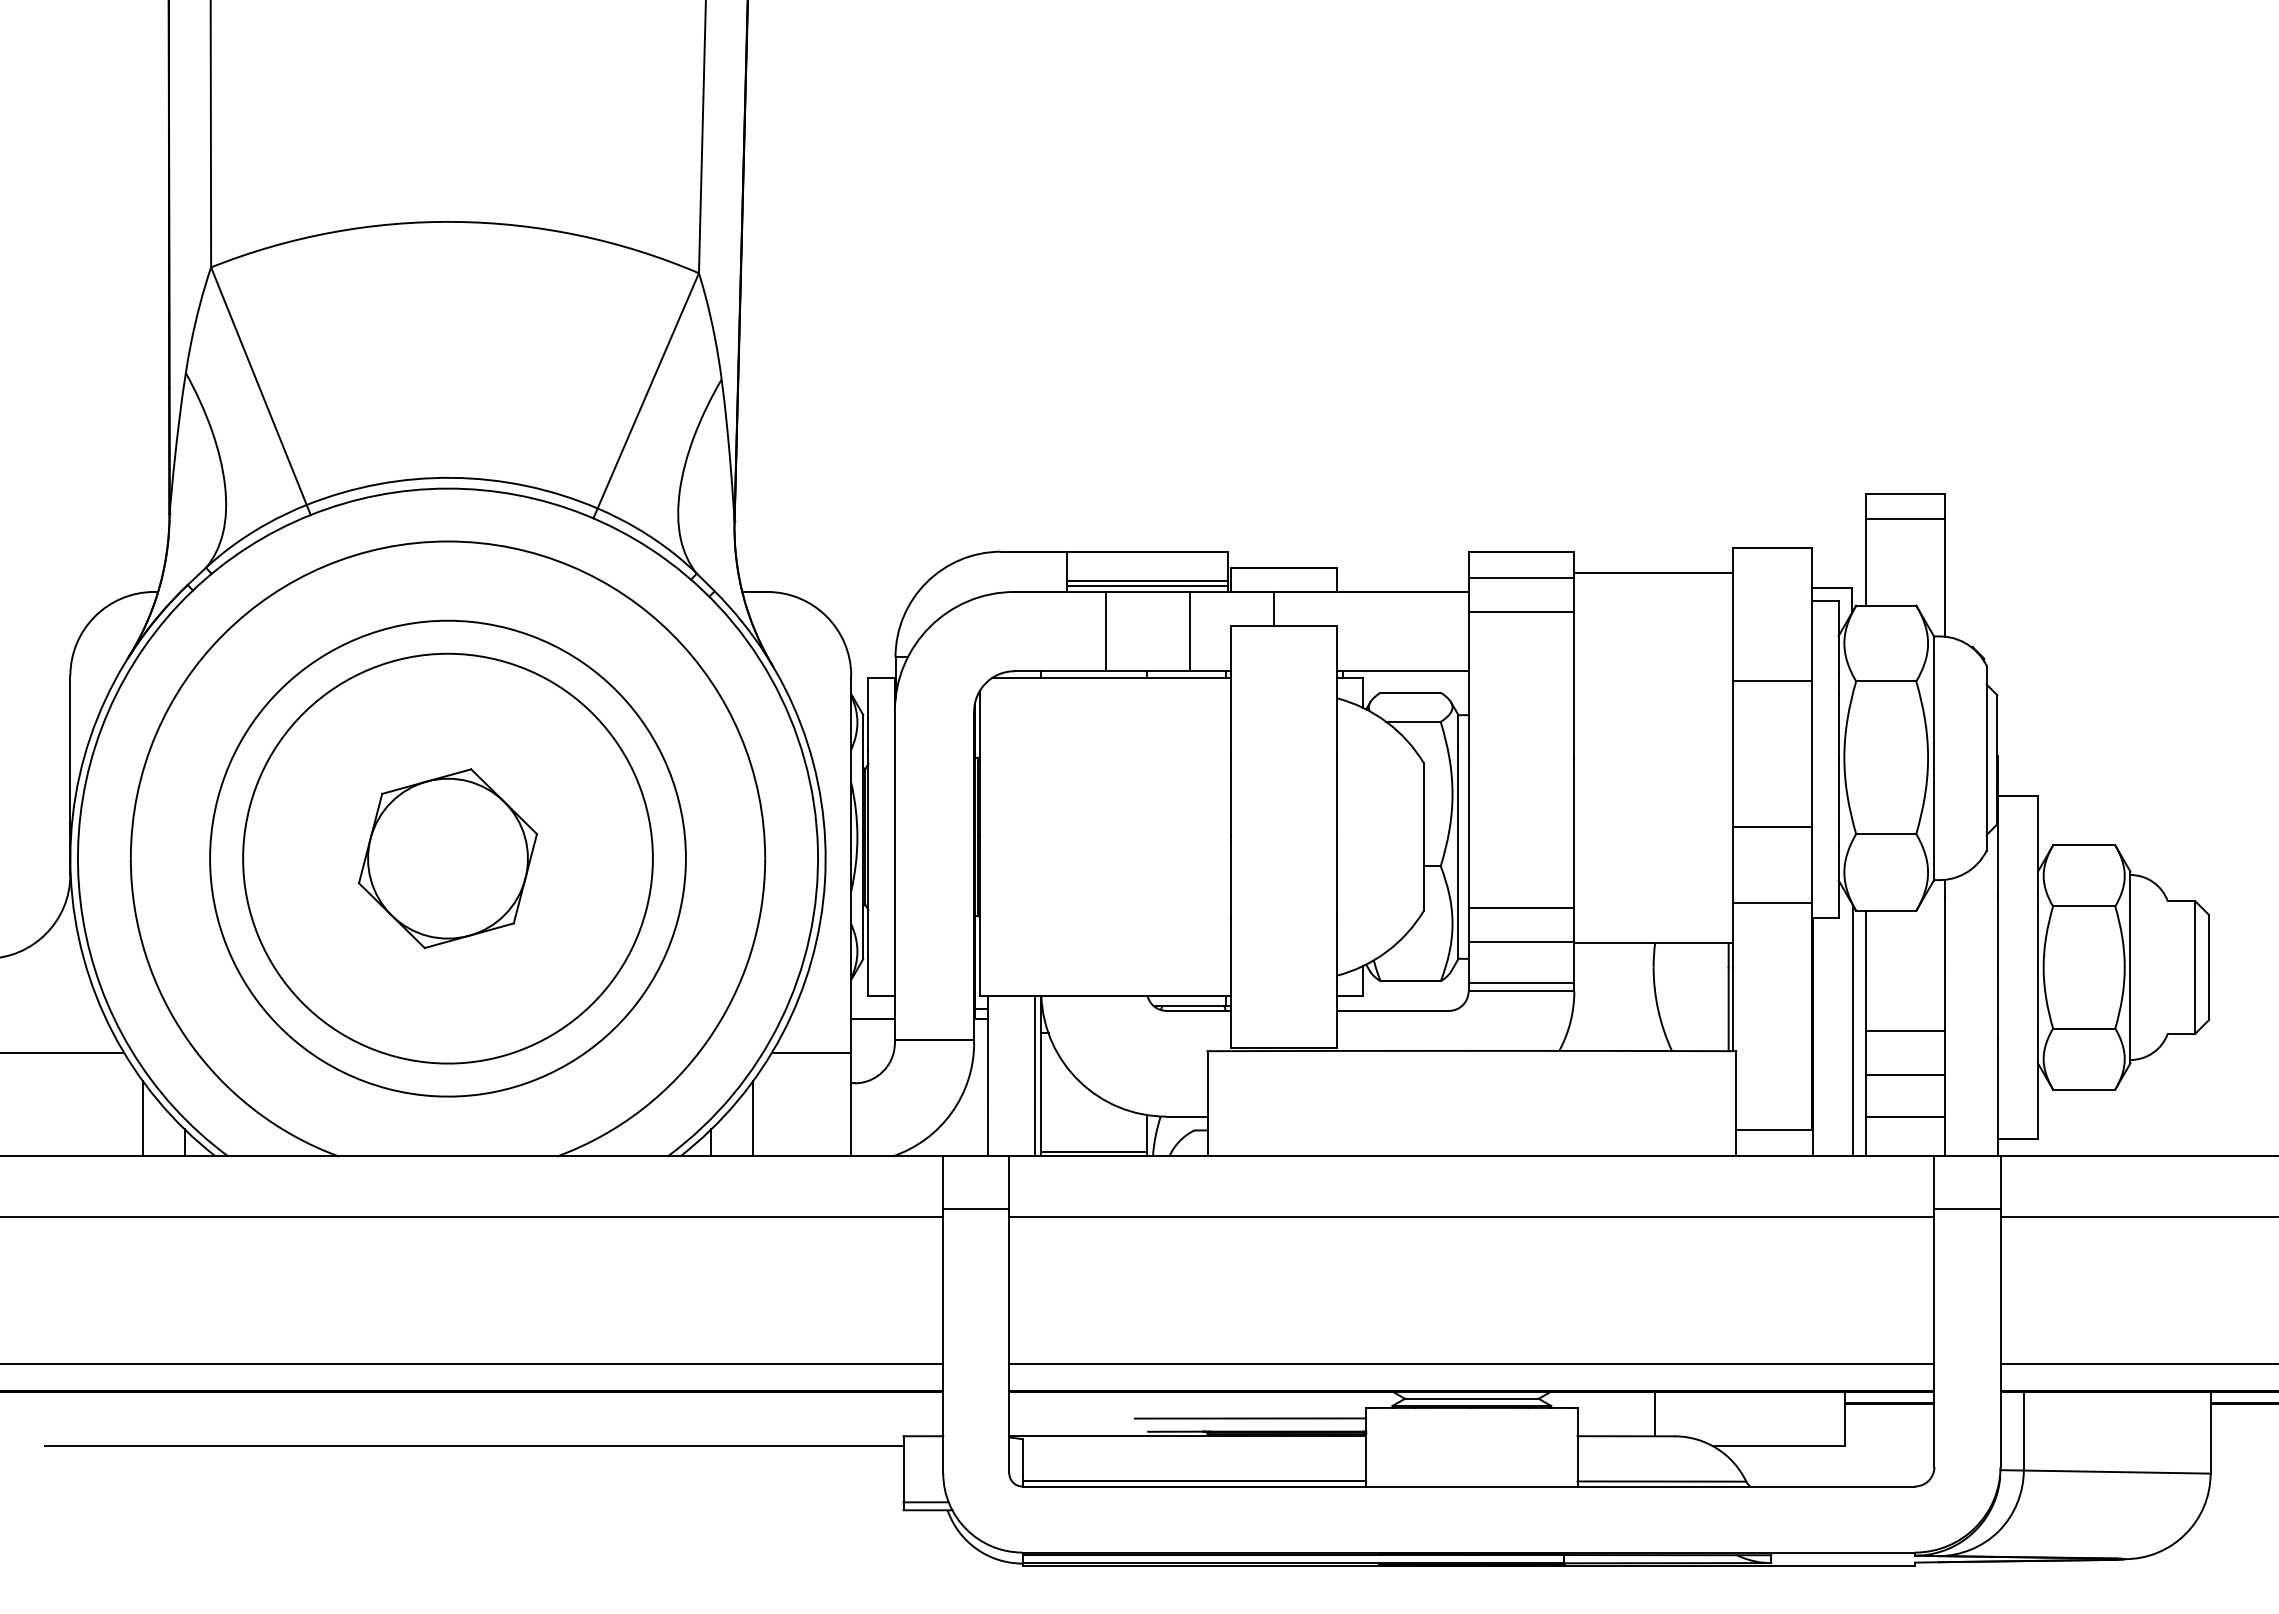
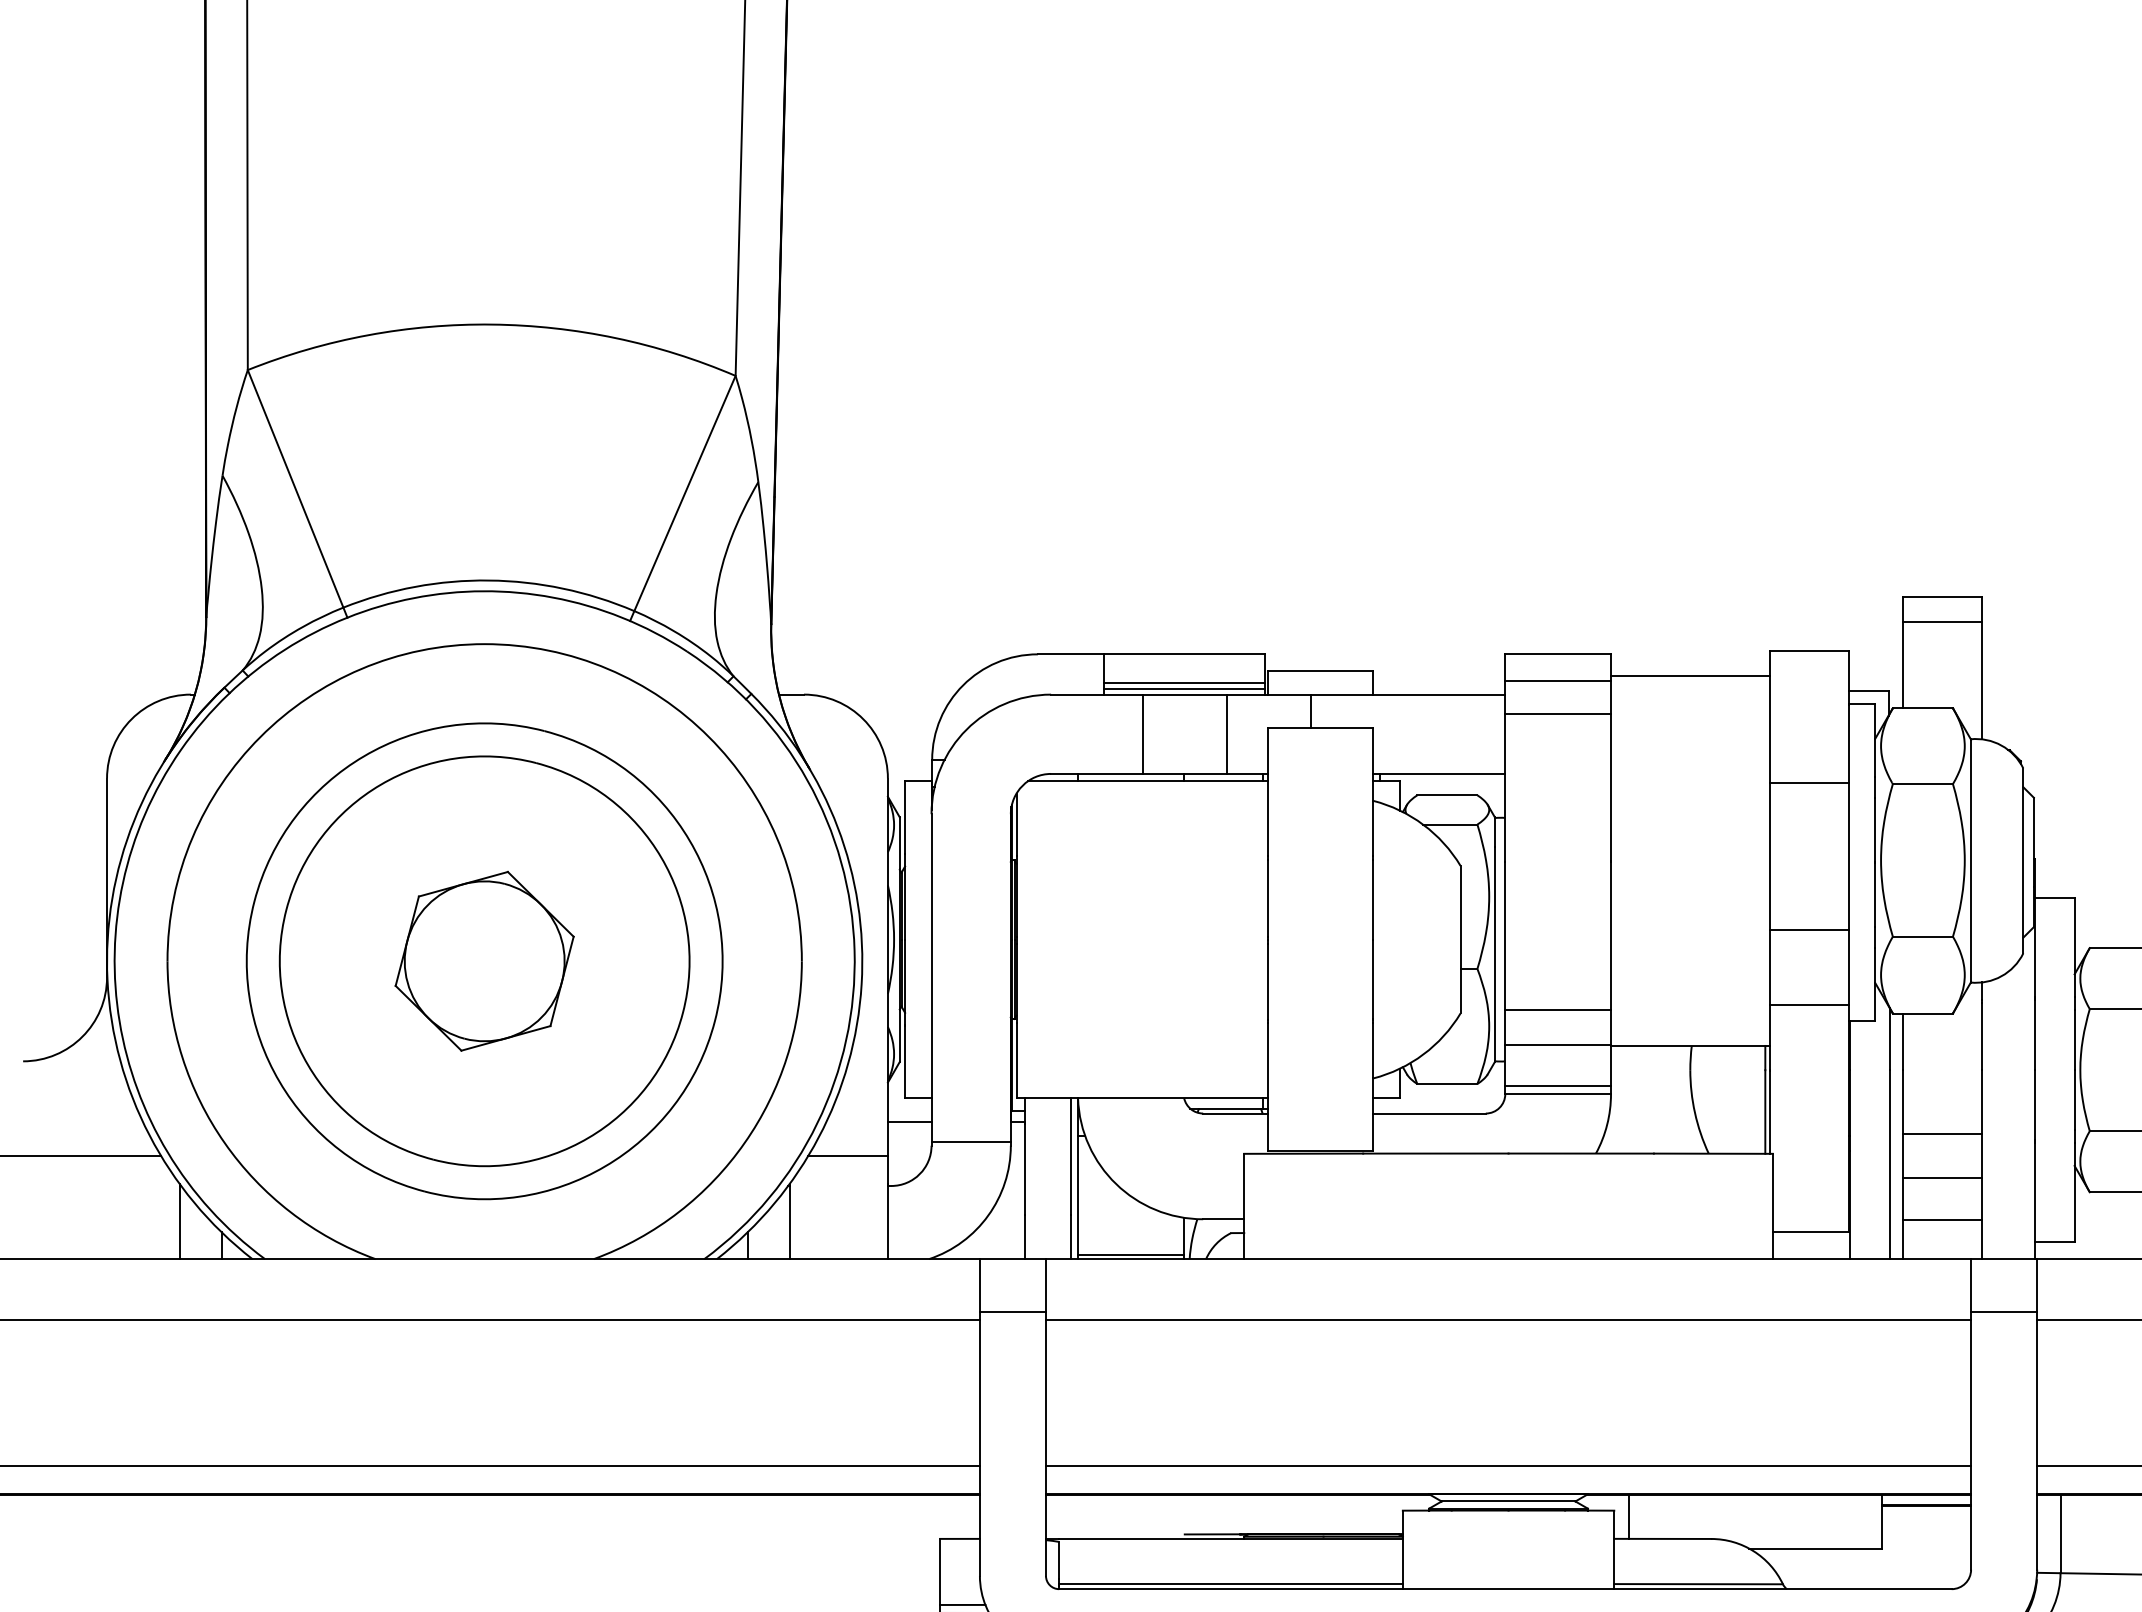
line: (1655, 1413) -> (1629, 1516), moved
line: (1250, 1418) -> (1287, 1521), removed
line: (473, 1446) -> (510, 1549), removed

